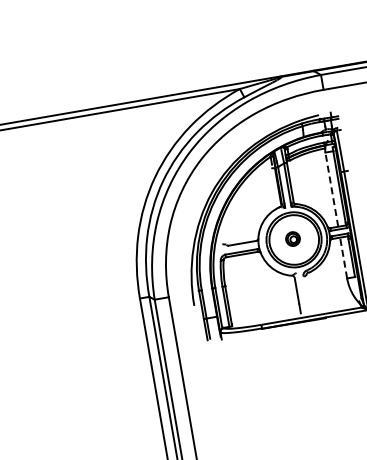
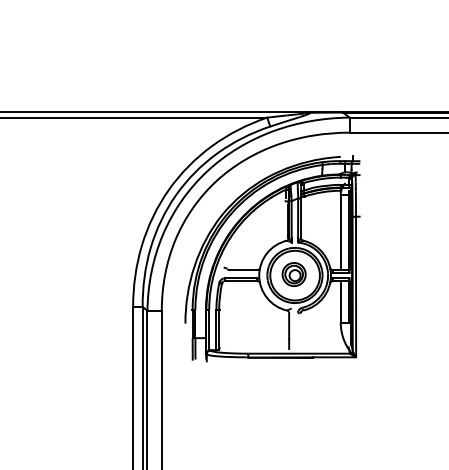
line: (331, 189) -> (340, 232), dashed -> solid
part: (292, 239) -> (293, 274), size x1.67
line: (343, 257) -> (340, 301), dashed -> solid

